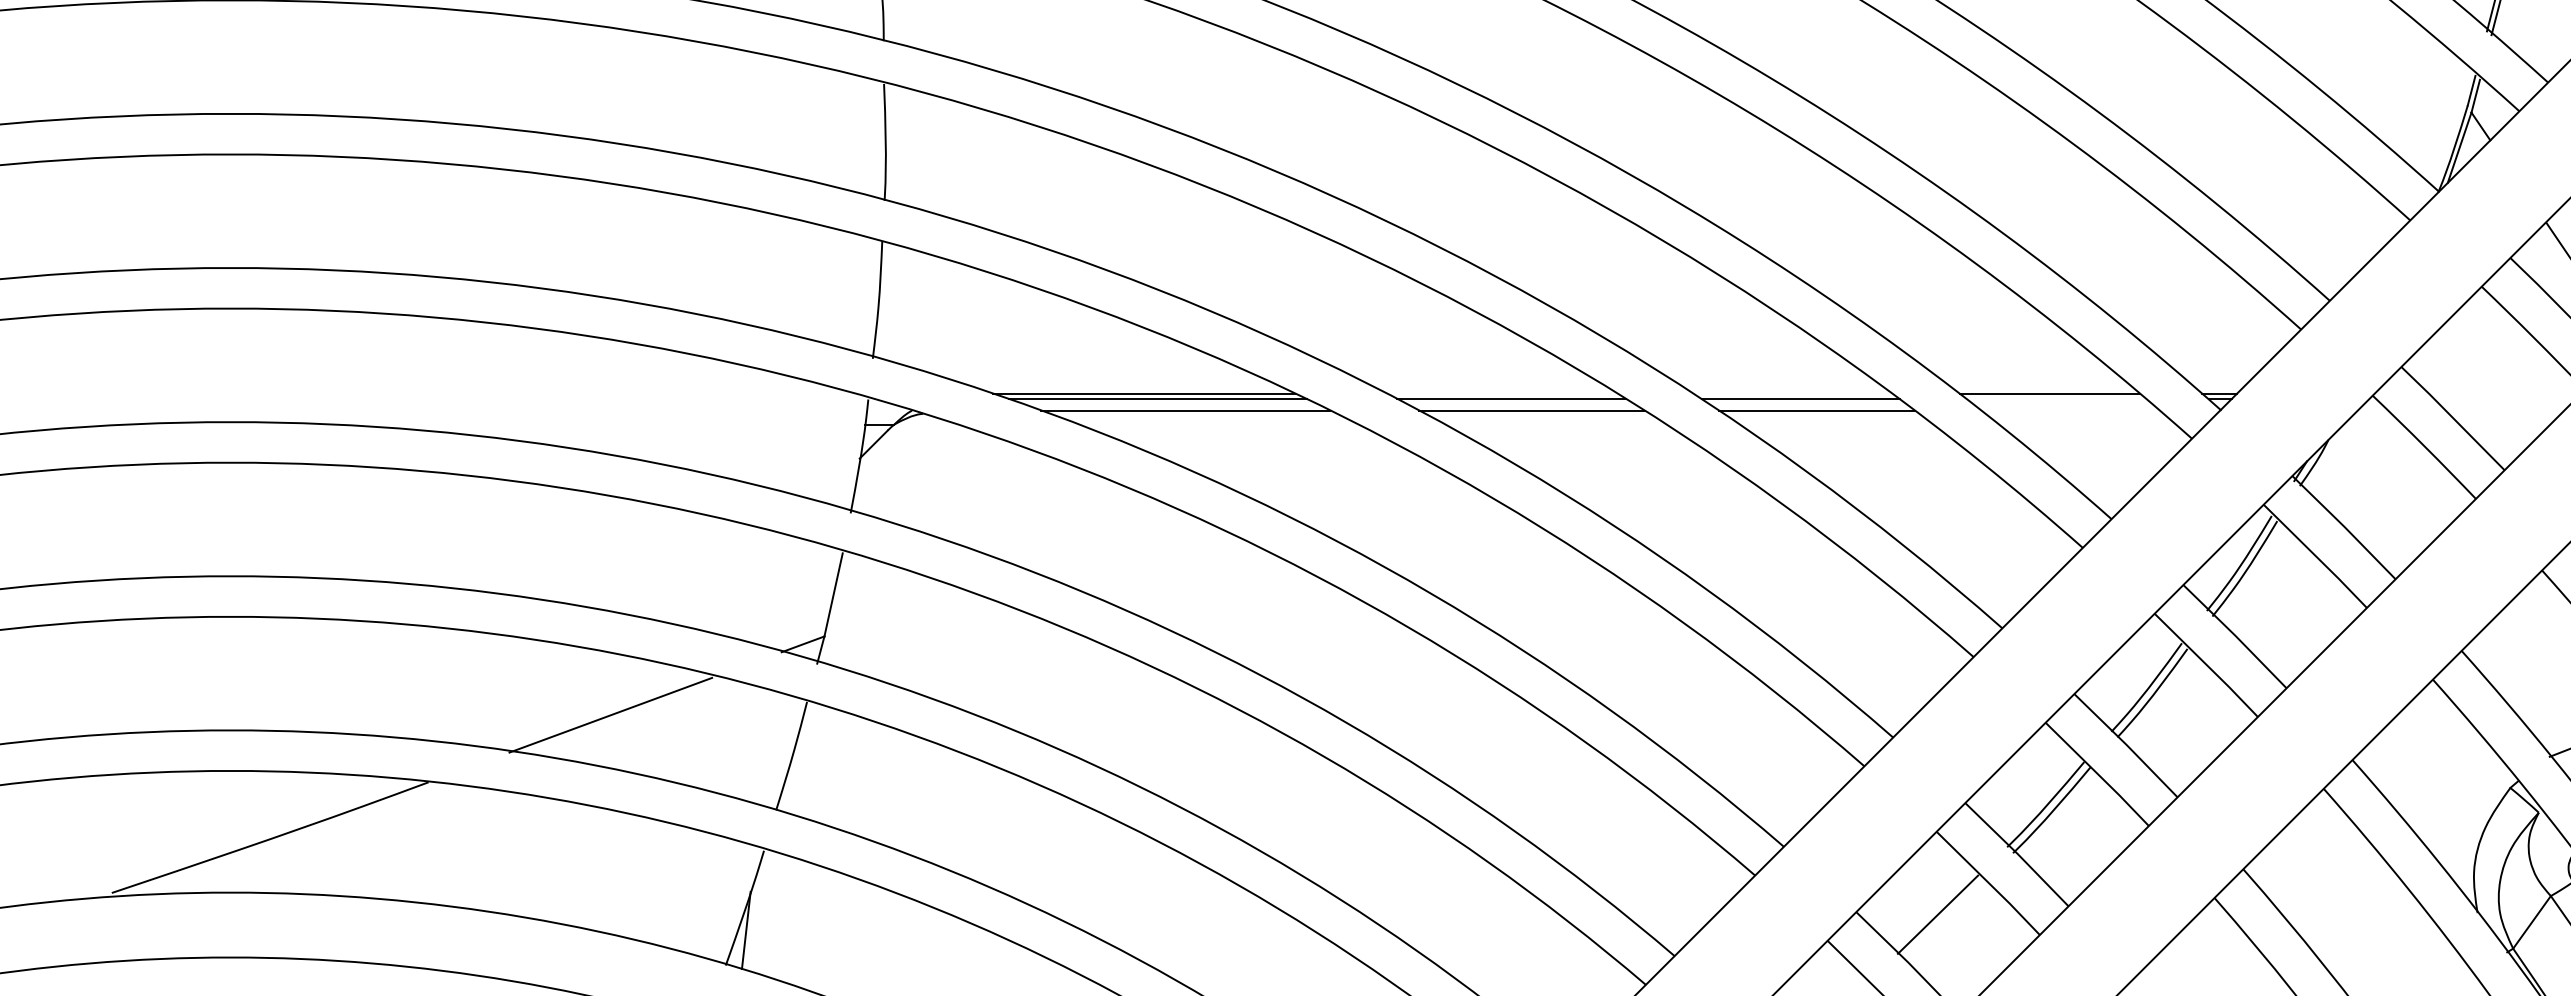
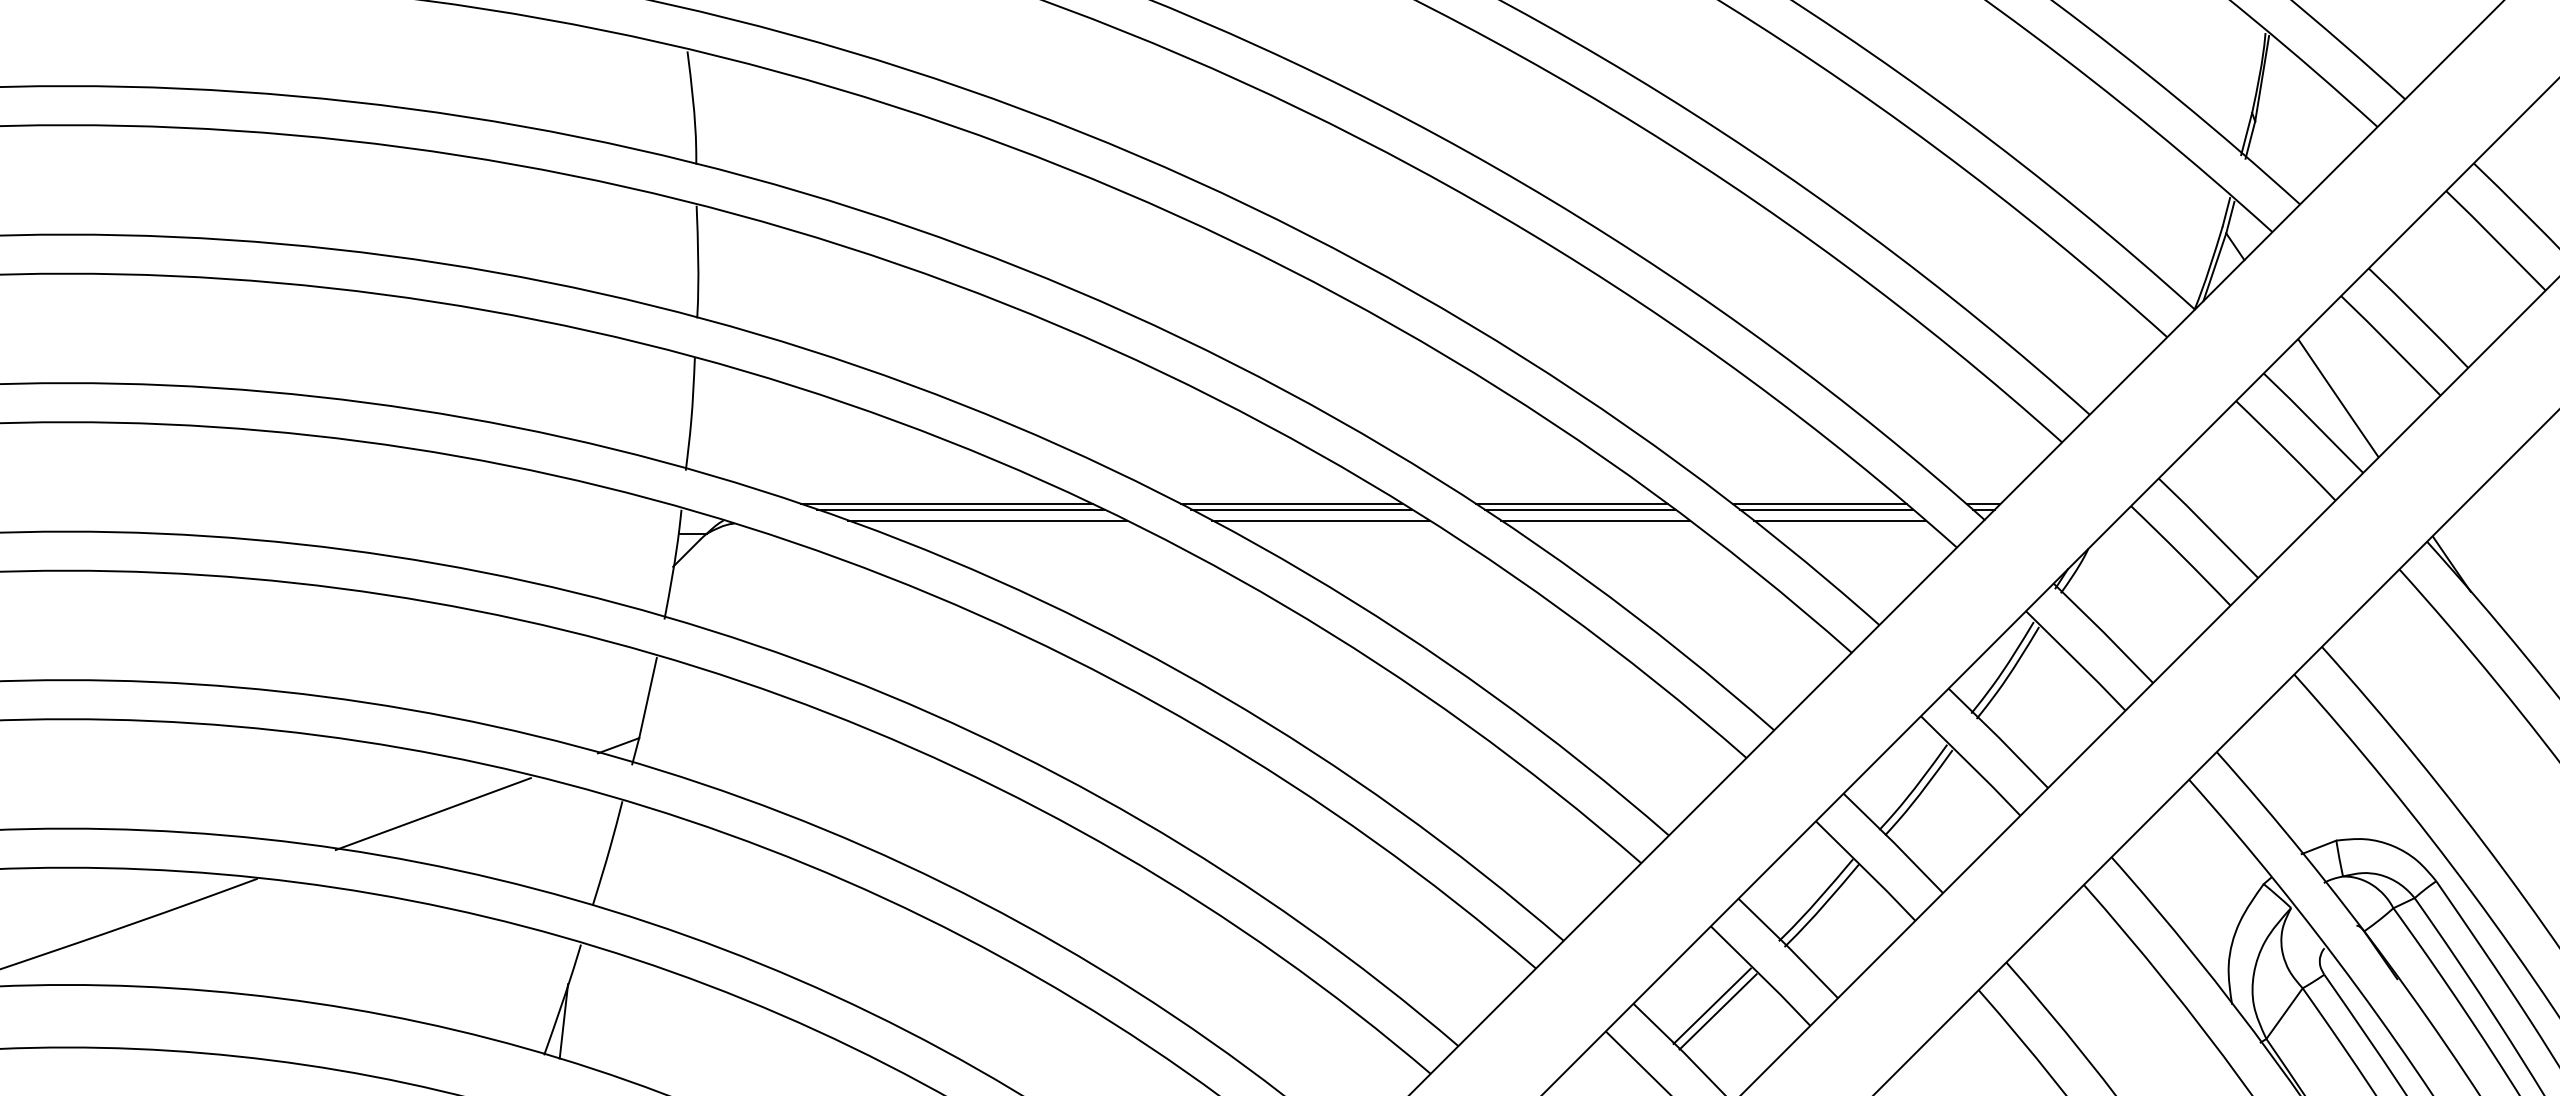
line: (1501, 393) -> (1291, 504), added
line: (1793, 393) -> (1572, 504), added
line: (2056, 399) -> (1826, 509), added
line: (2071, 410) -> (1840, 520), added
line: (1943, 920) -> (1717, 1011), added

